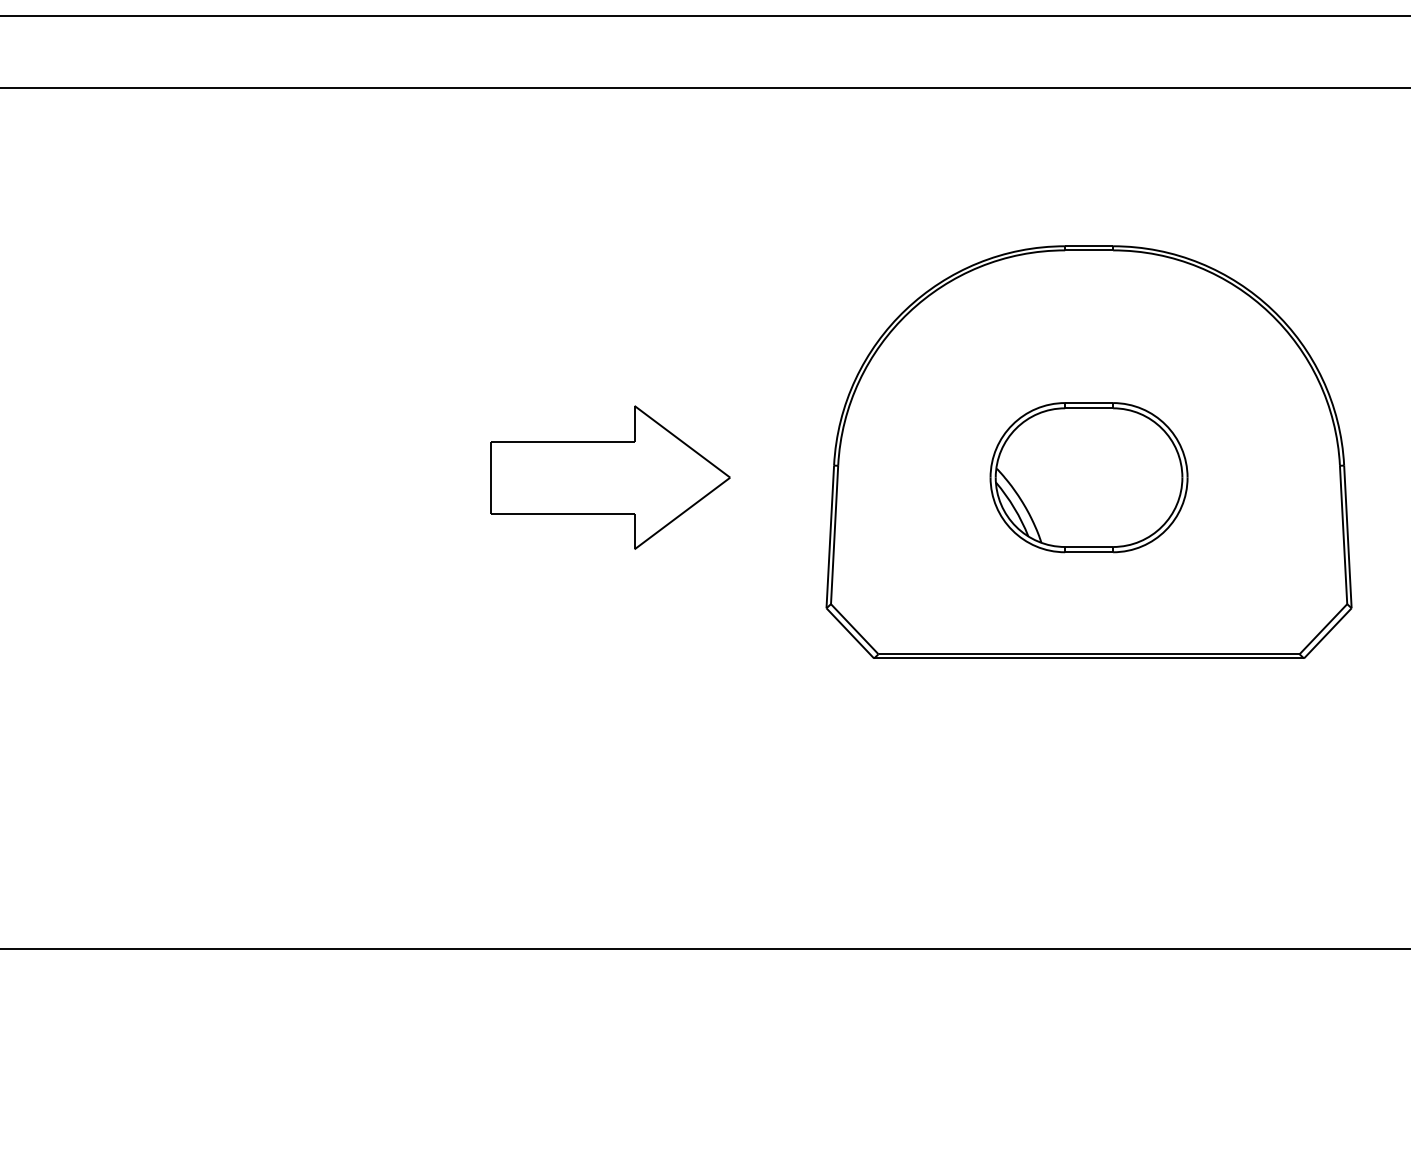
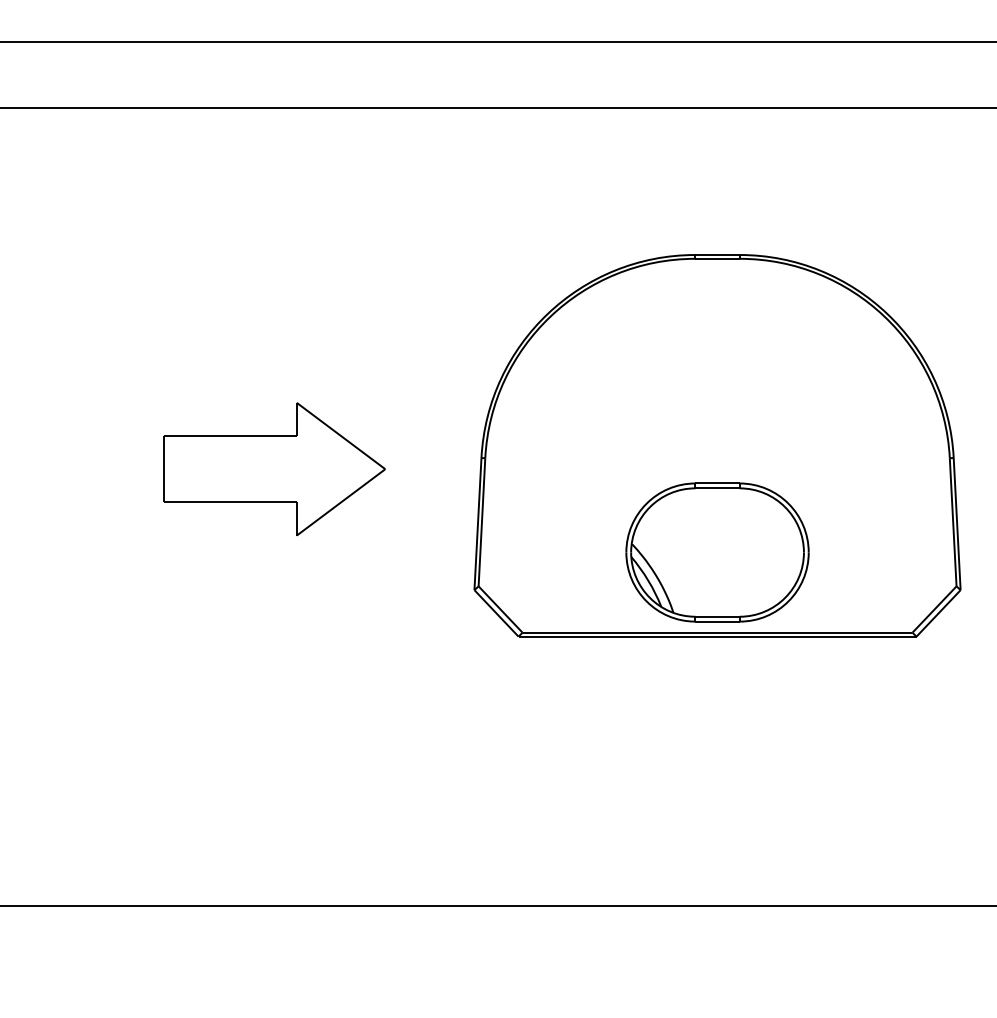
part: (1088, 477) -> (717, 552), moved

